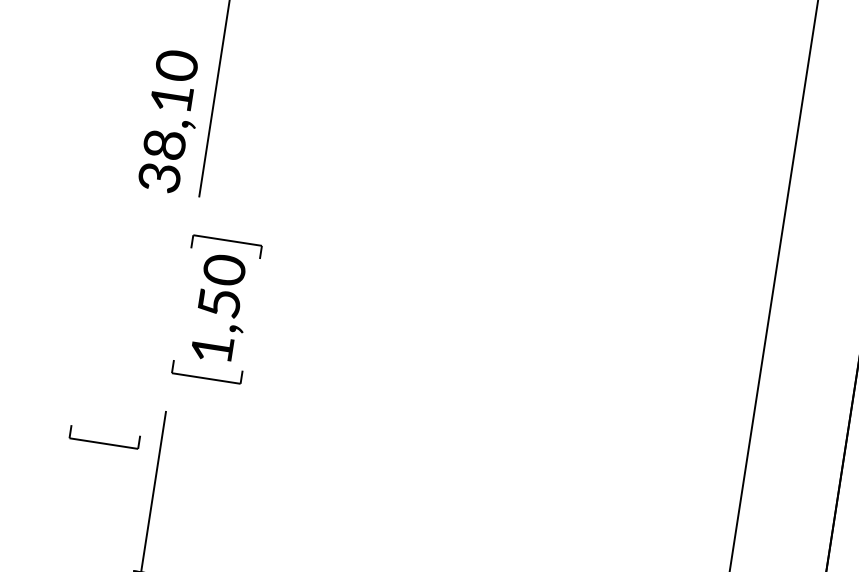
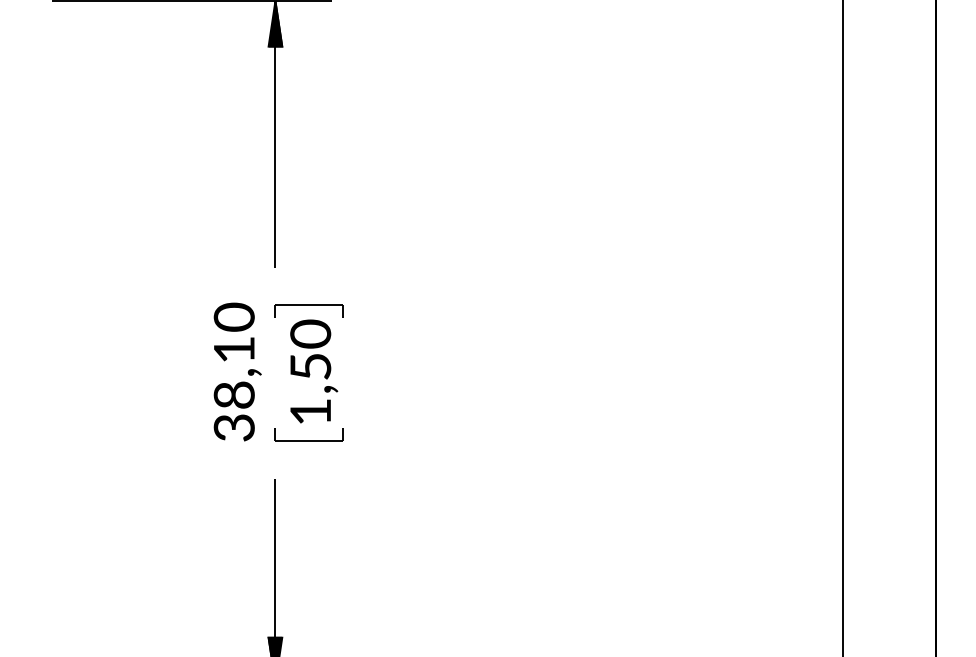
text: (171, 121) -> (237, 371), moved
part: (104, 436) -> (219, 512), removed

